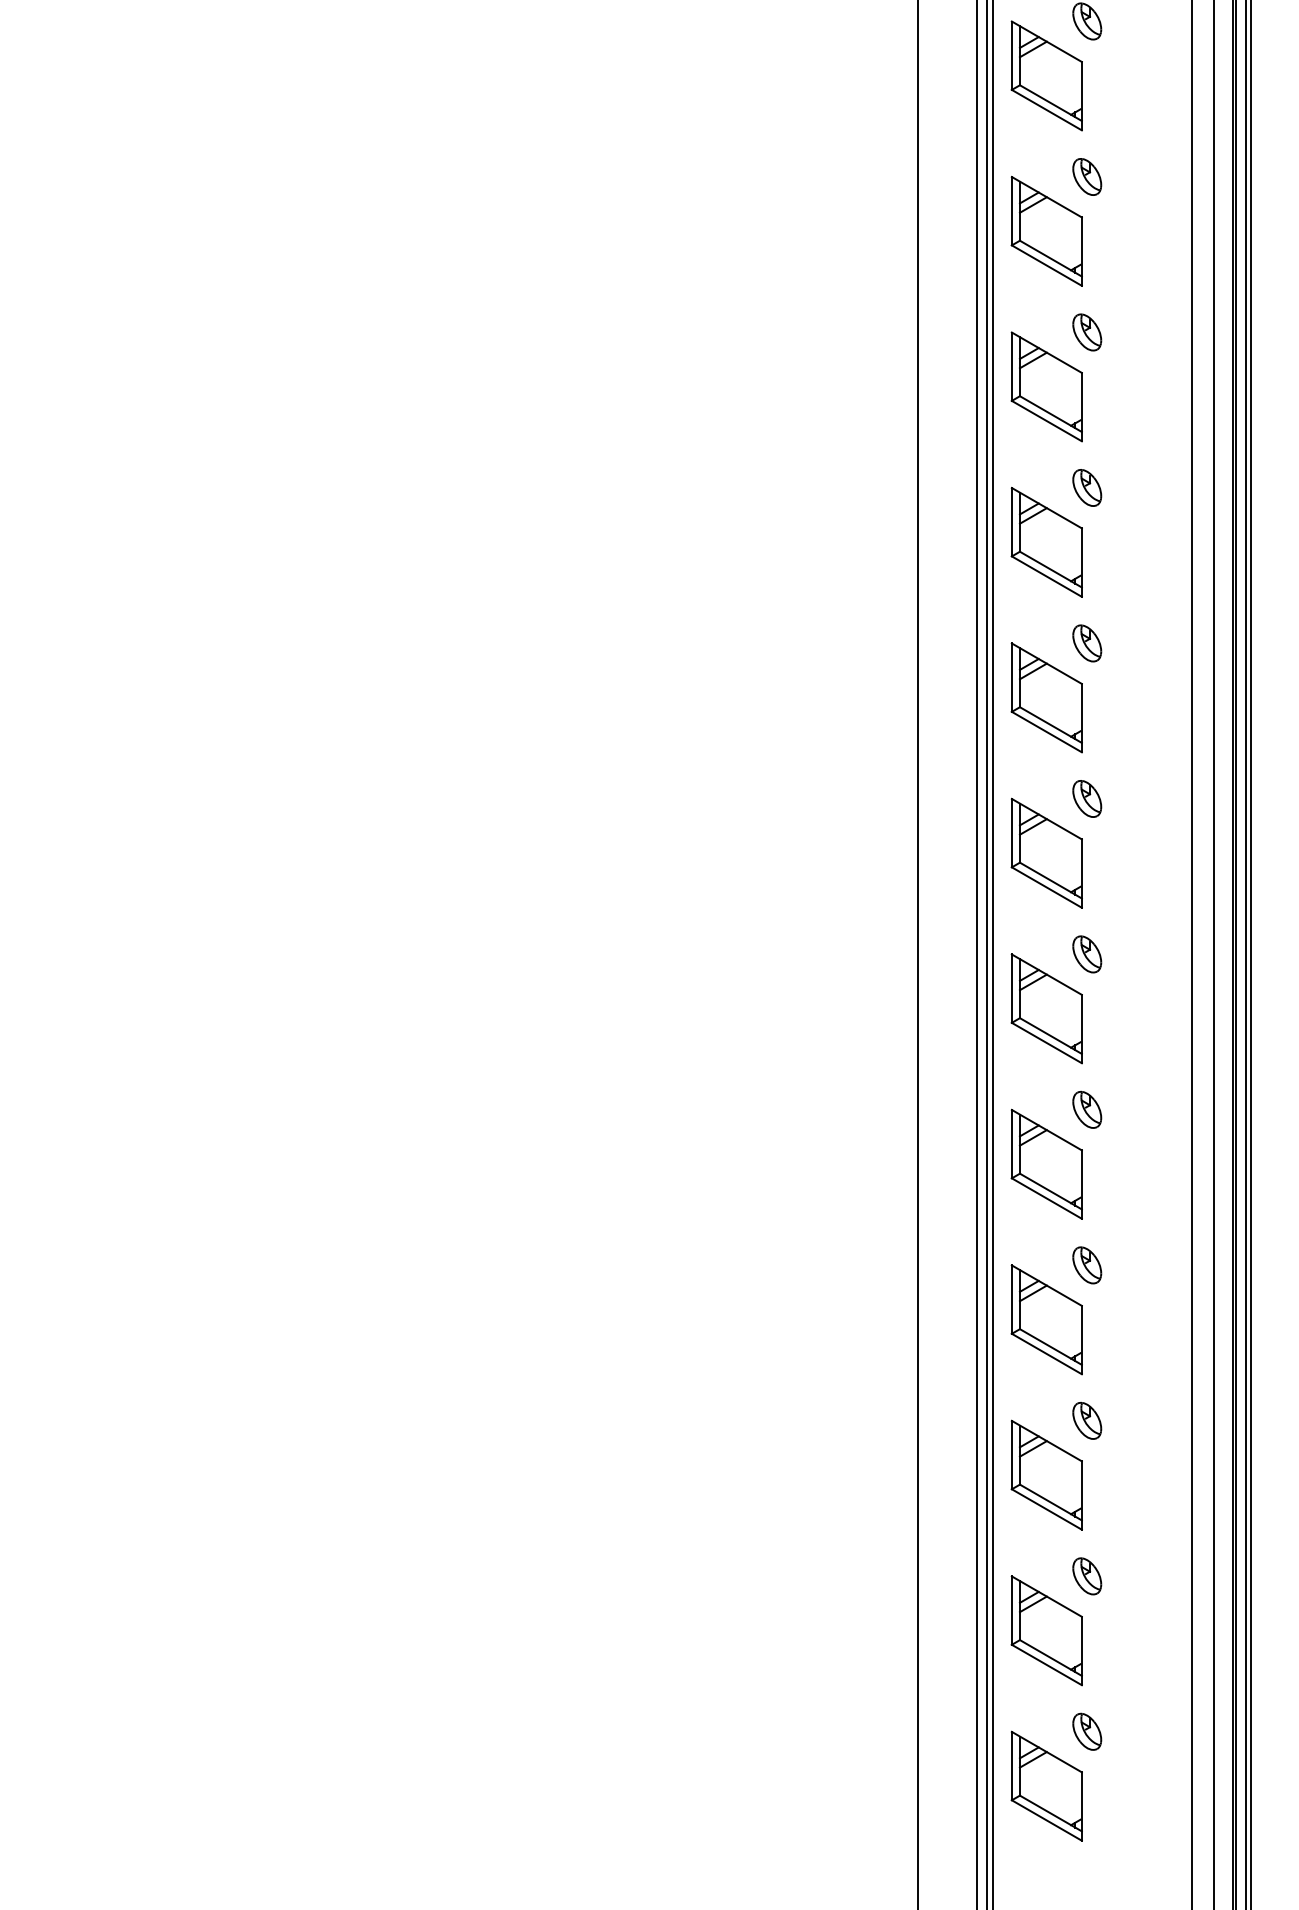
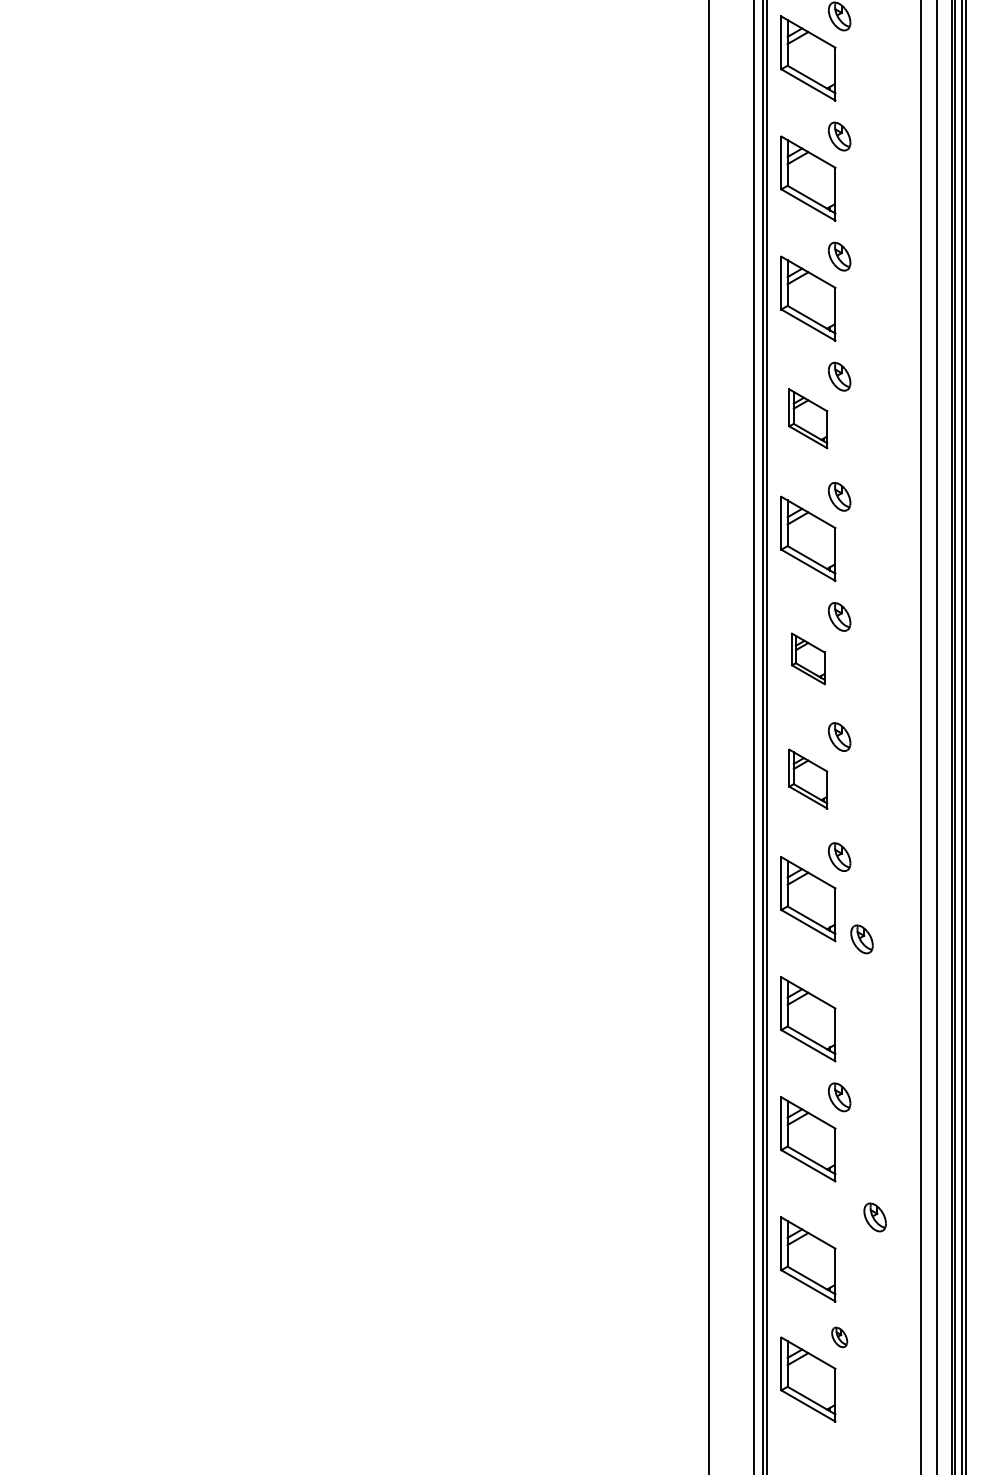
part: (1046, 542) -> (808, 418), size x0.7
part: (1046, 852) -> (808, 658), size x0.6
part: (1046, 1008) -> (808, 778), size x0.7
part: (1087, 1265) -> (862, 939), moved
part: (1087, 1576) -> (875, 1217), moved
part: (1087, 1731) -> (839, 1337), size x0.7

